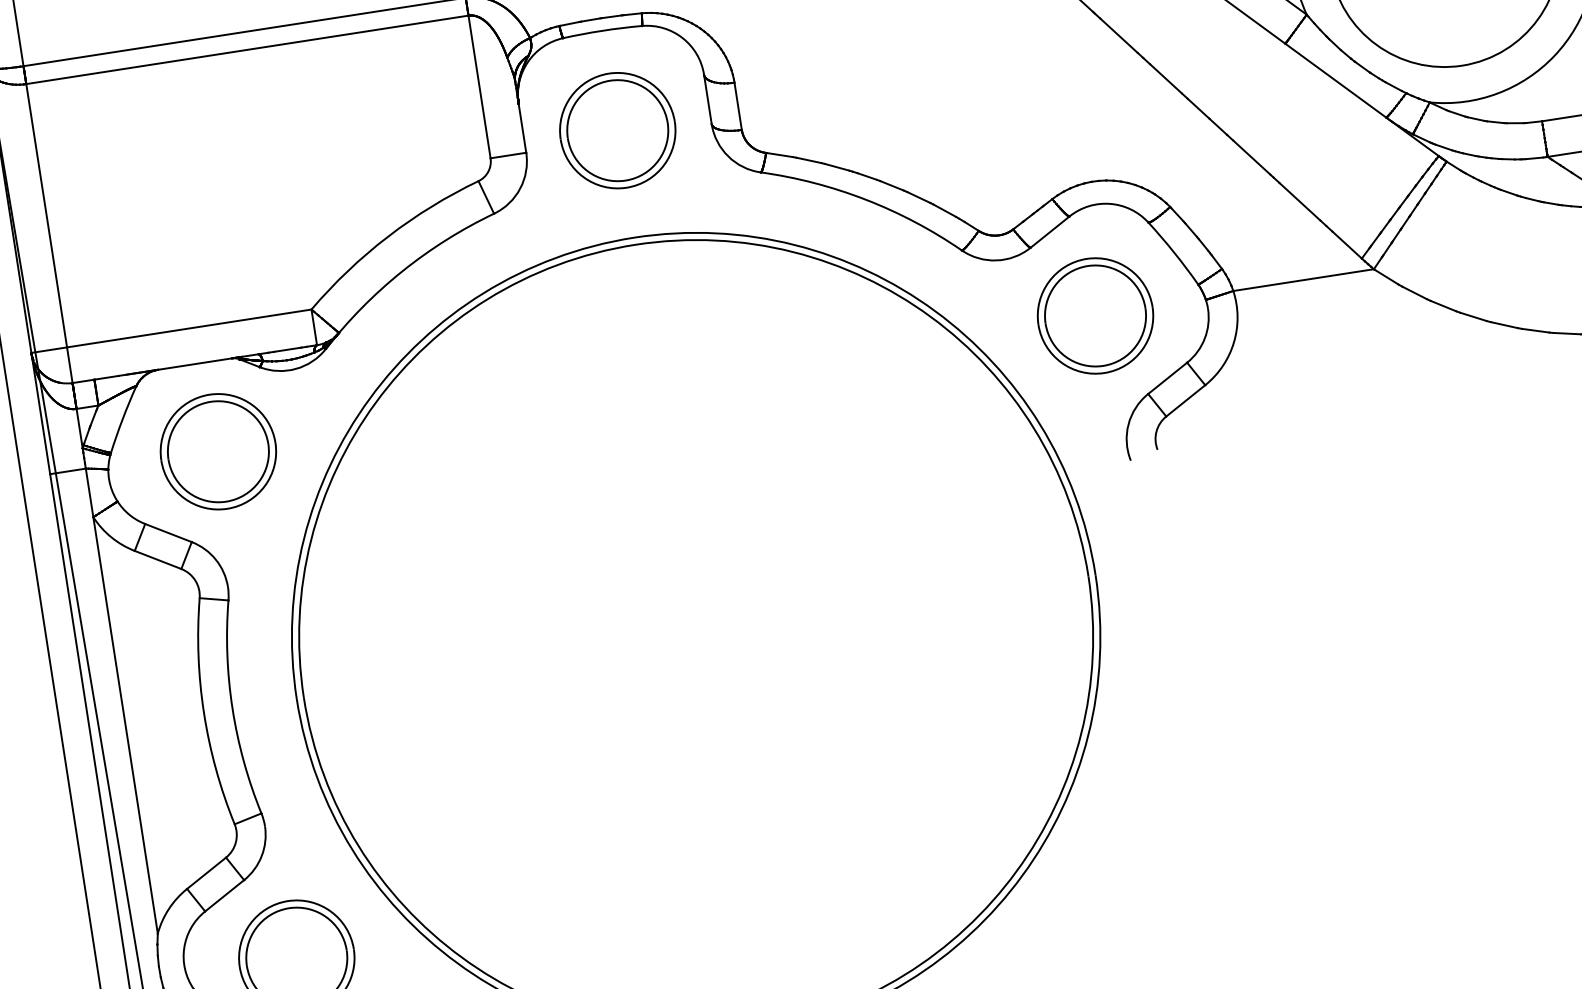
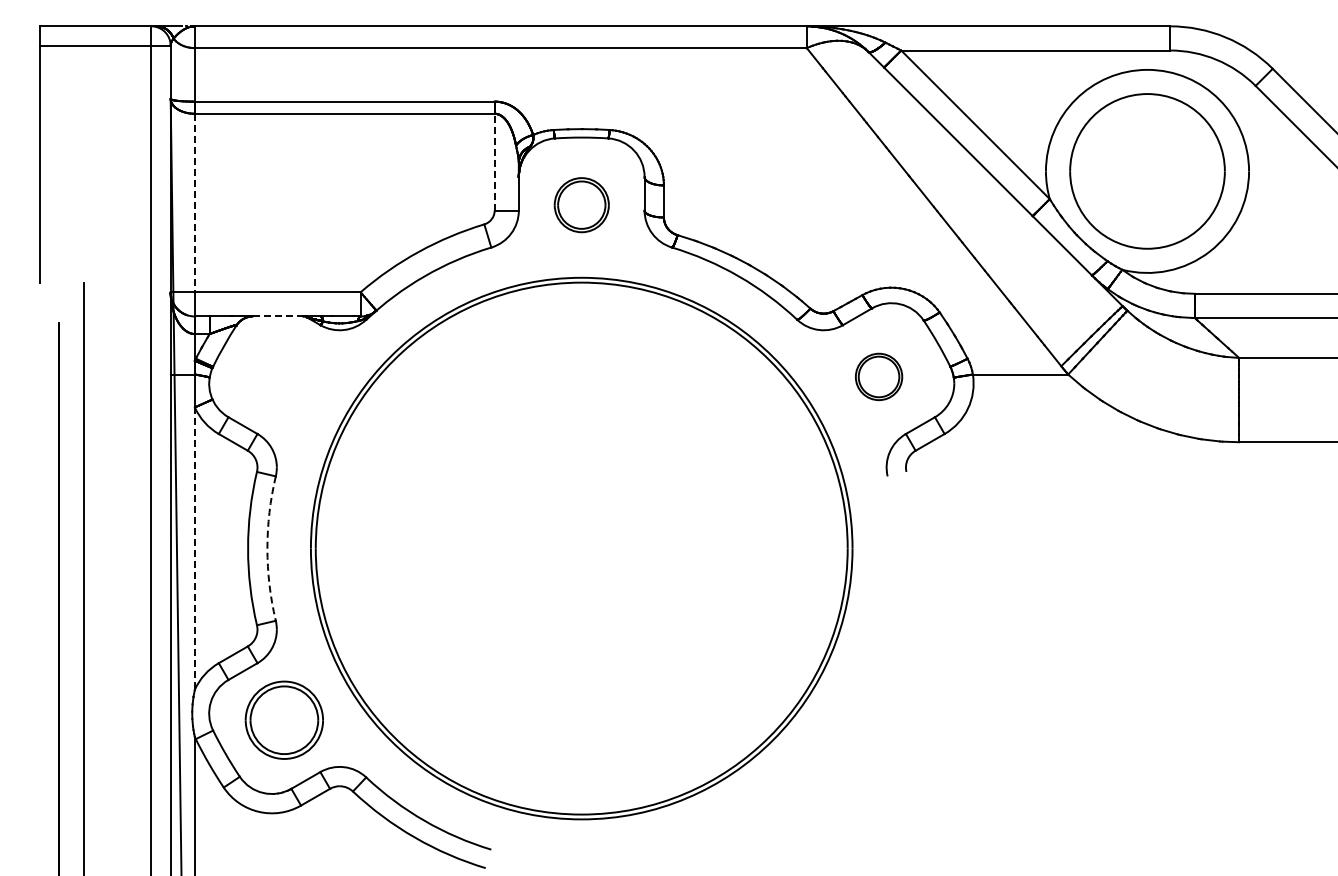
line: (479, 86) -> (494, 161), solid -> dashed
part: (617, 129) -> (581, 204), size x0.7
line: (46, 216) -> (194, 203), solid -> dashed
part: (1094, 315) -> (878, 376), size x0.6
line: (194, 364) -> (277, 316), solid -> dashed
part: (216, 451) -> (283, 376), removed
arc: (232, 708) -> (267, 548), solid -> dashed
line: (125, 726) -> (194, 549), solid -> dashed

